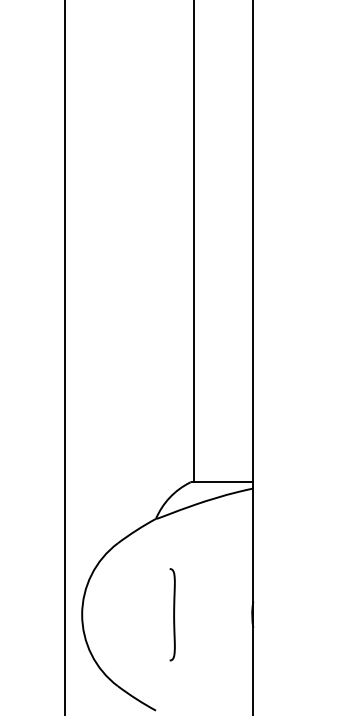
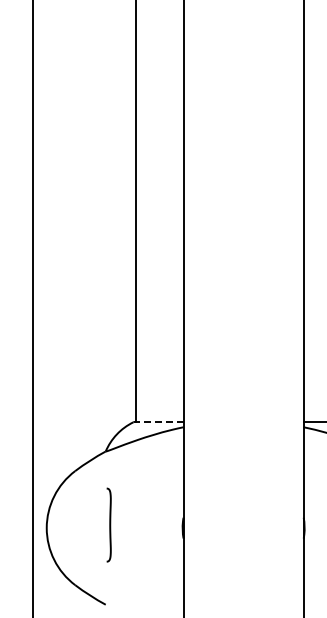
line: (222, 482) -> (158, 422), solid -> dashed
curve: (173, 613) -> (109, 524), moved

